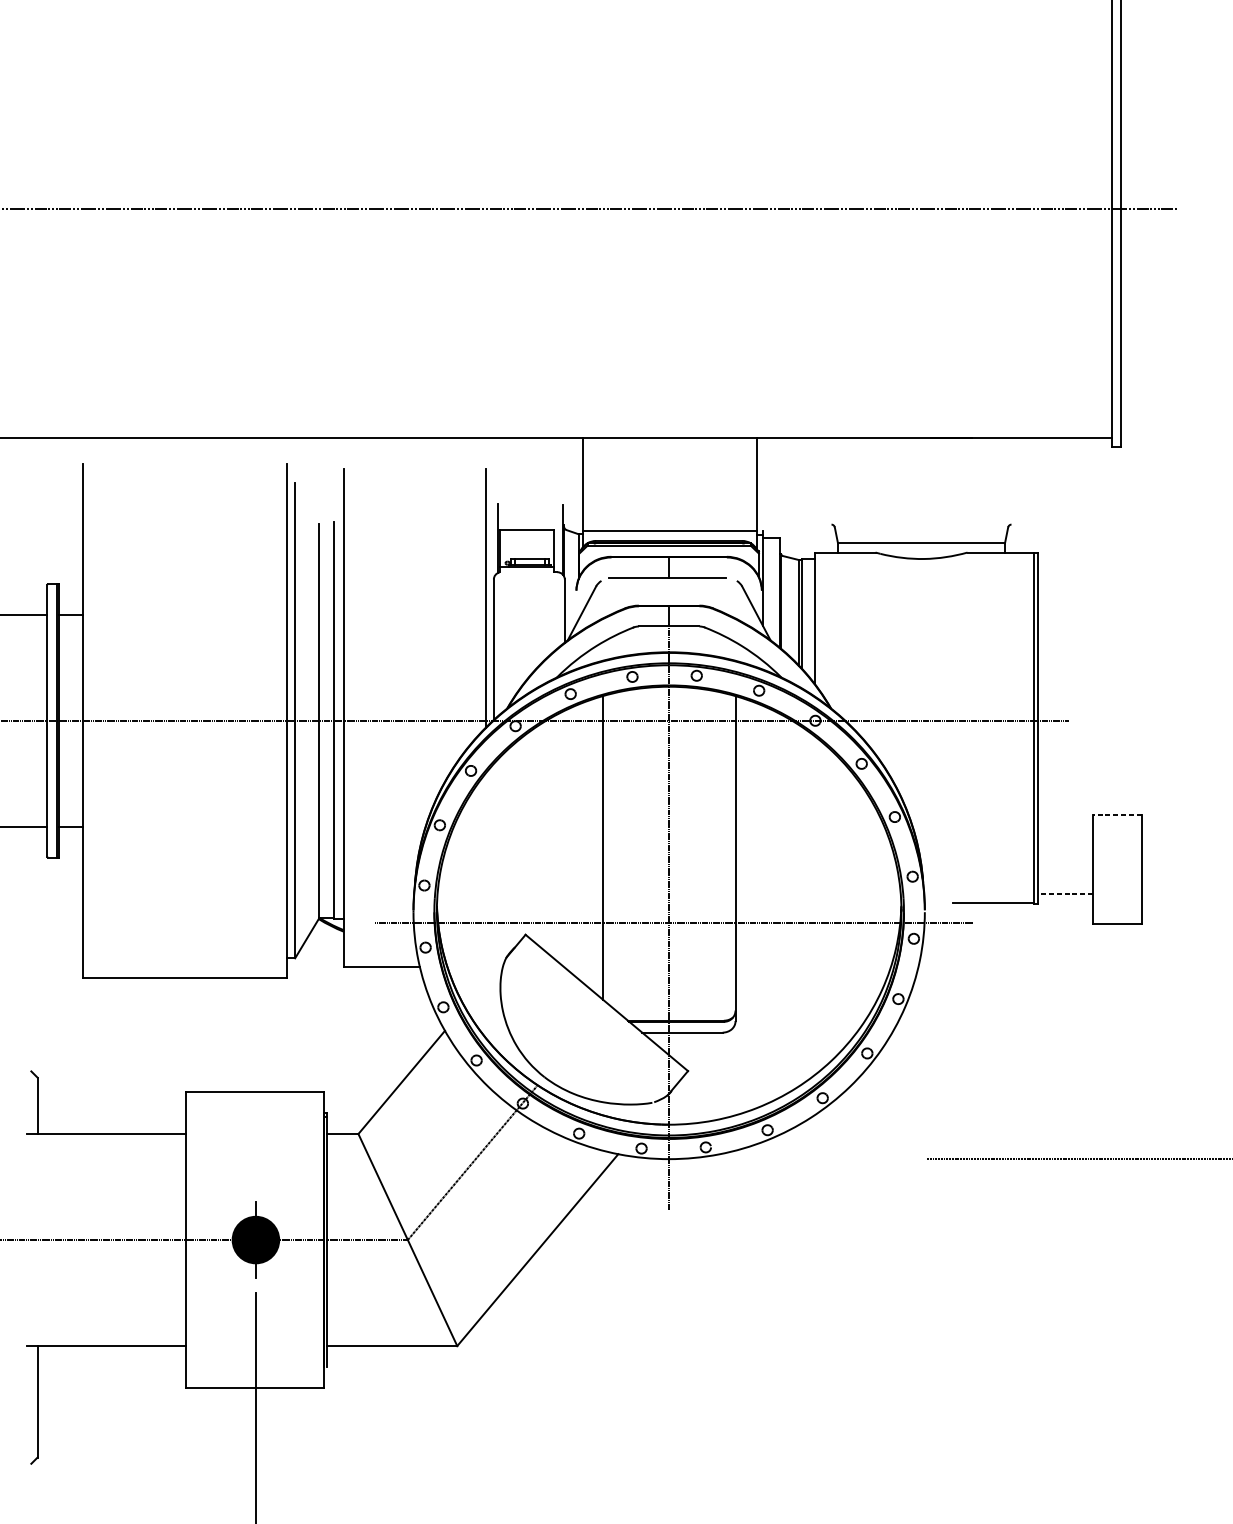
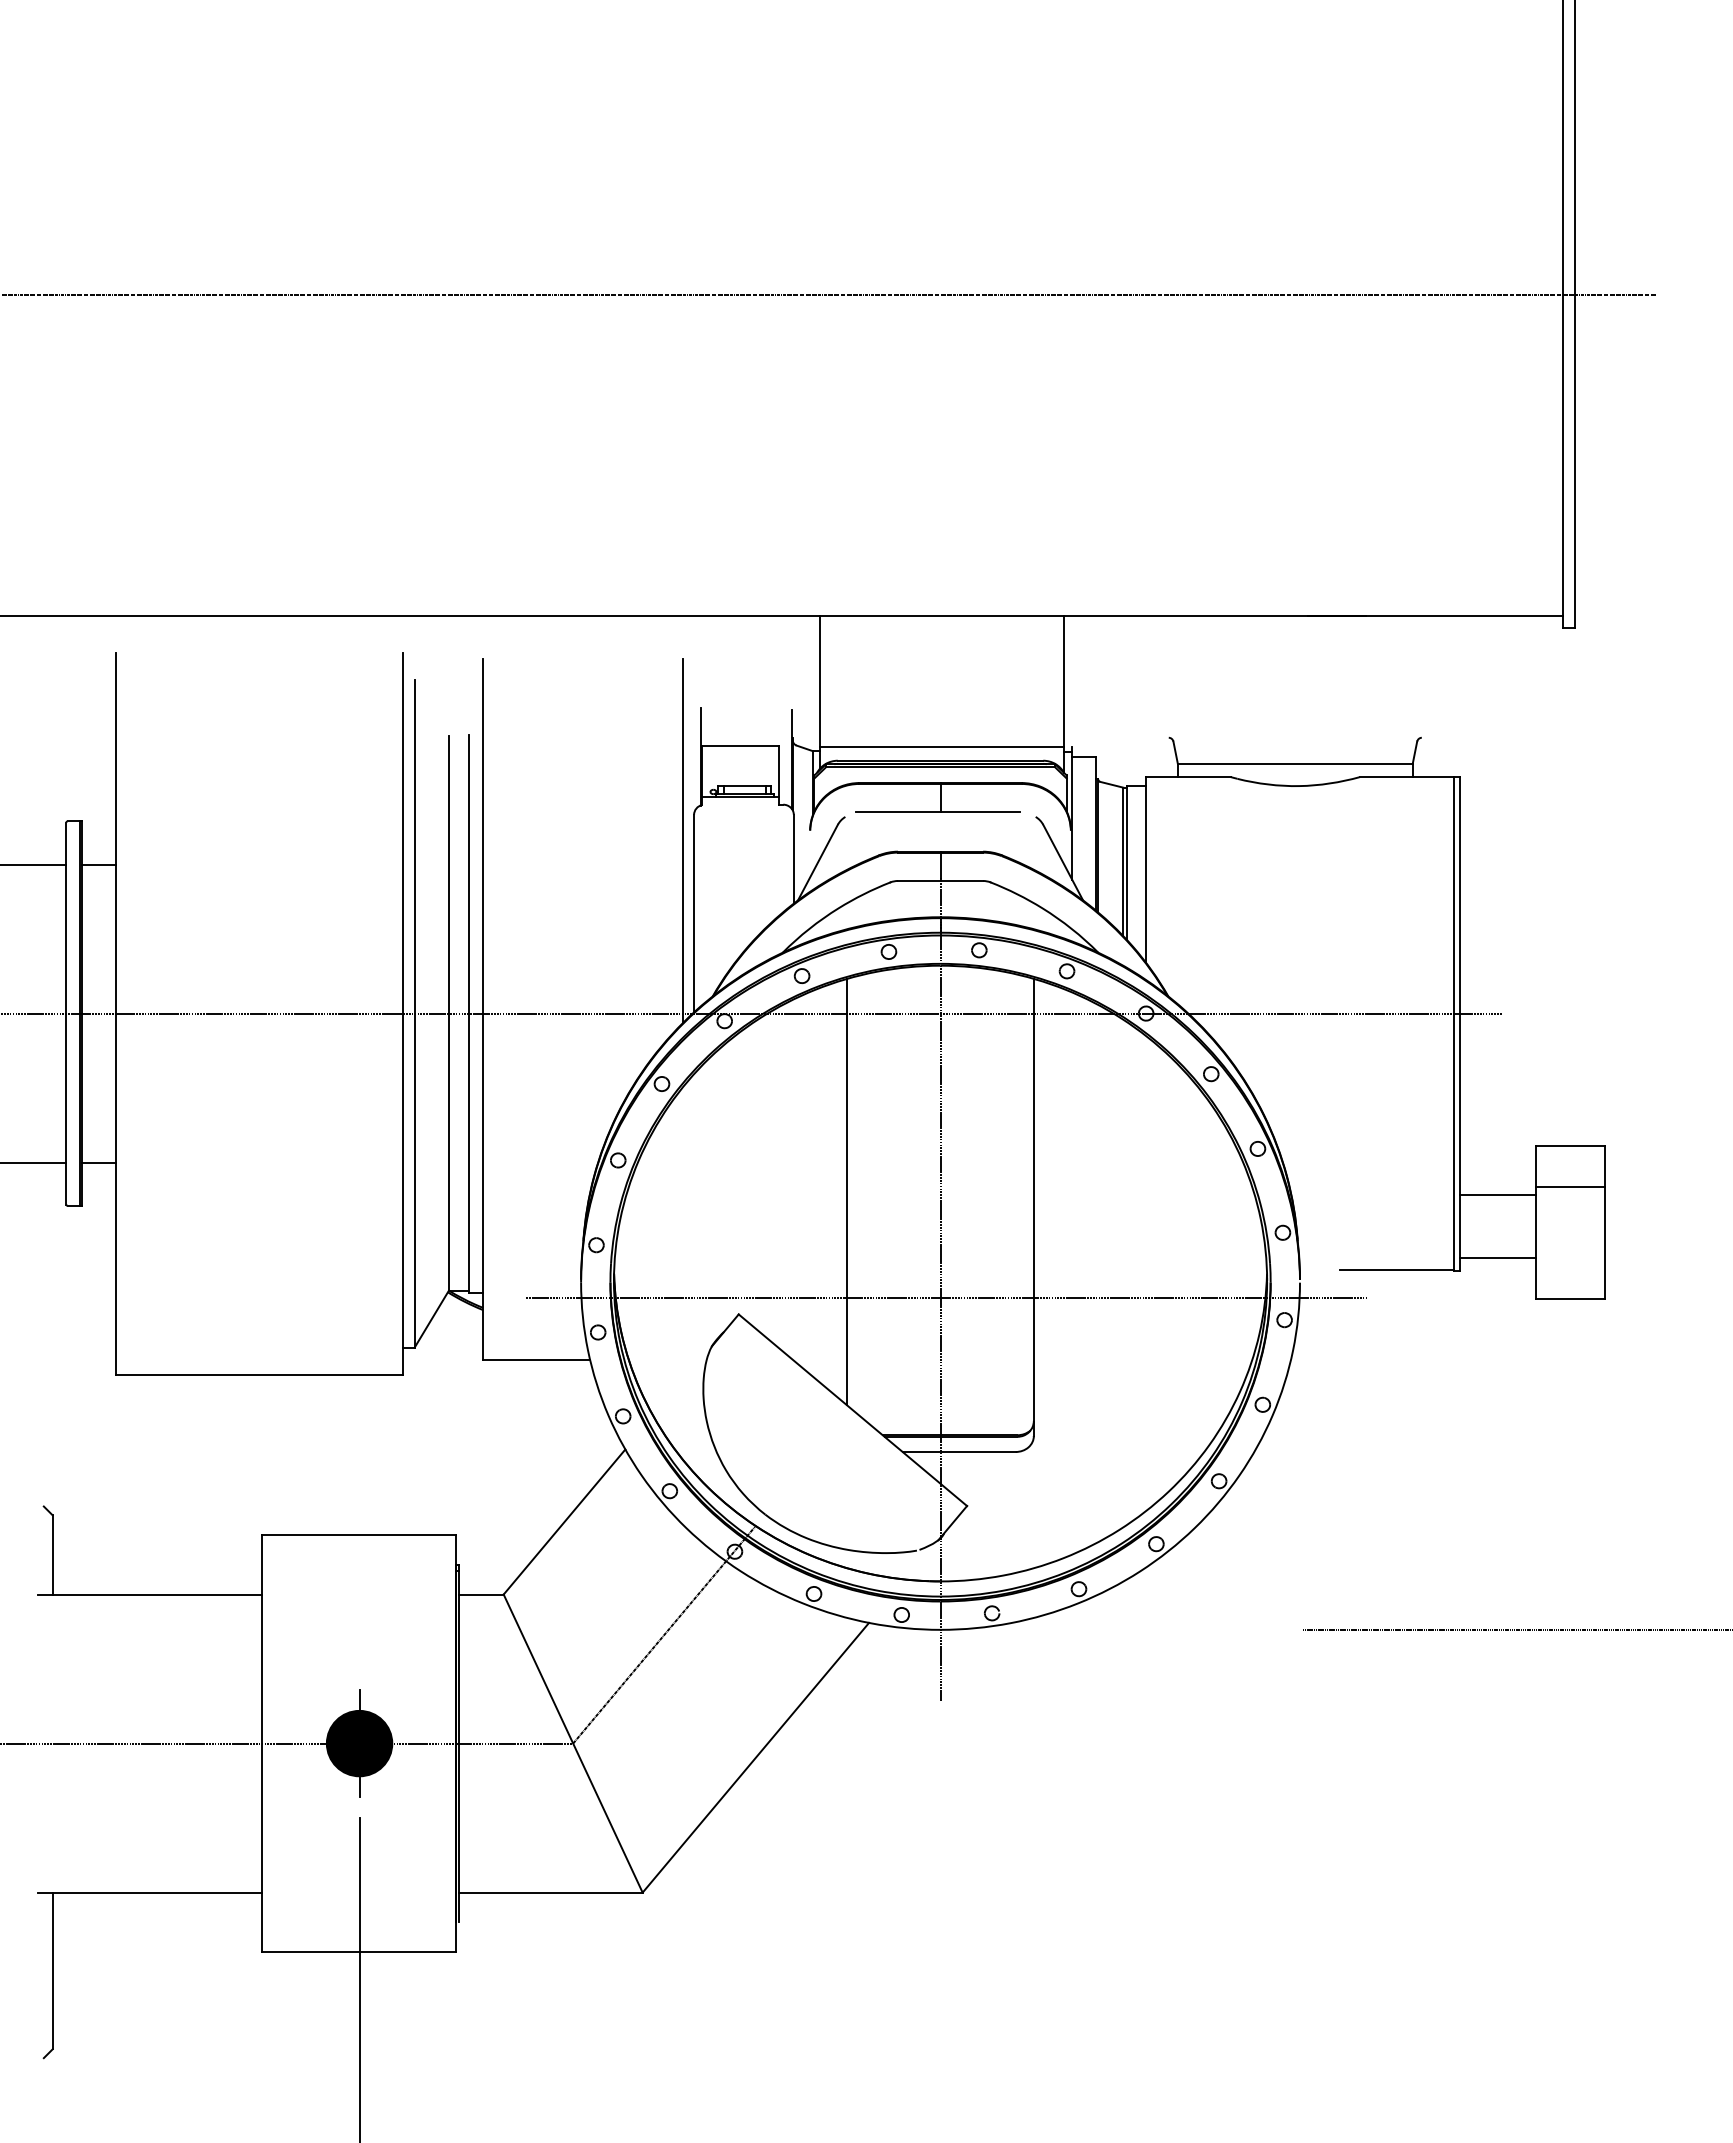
line: (1117, 814) -> (1570, 1145), dashed -> solid
line: (1117, 844) -> (1570, 1187), added
line: (1065, 849) -> (1497, 1194), added
line: (1065, 894) -> (1497, 1257), dashed -> solid

